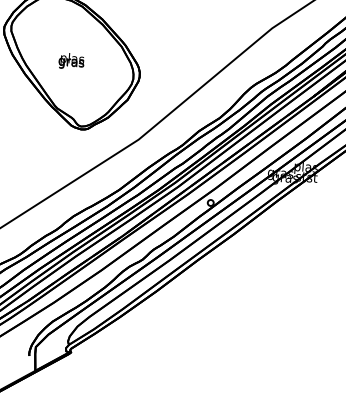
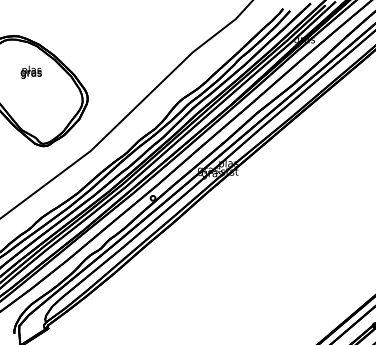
text: (70, 60) -> (30, 71), moved

